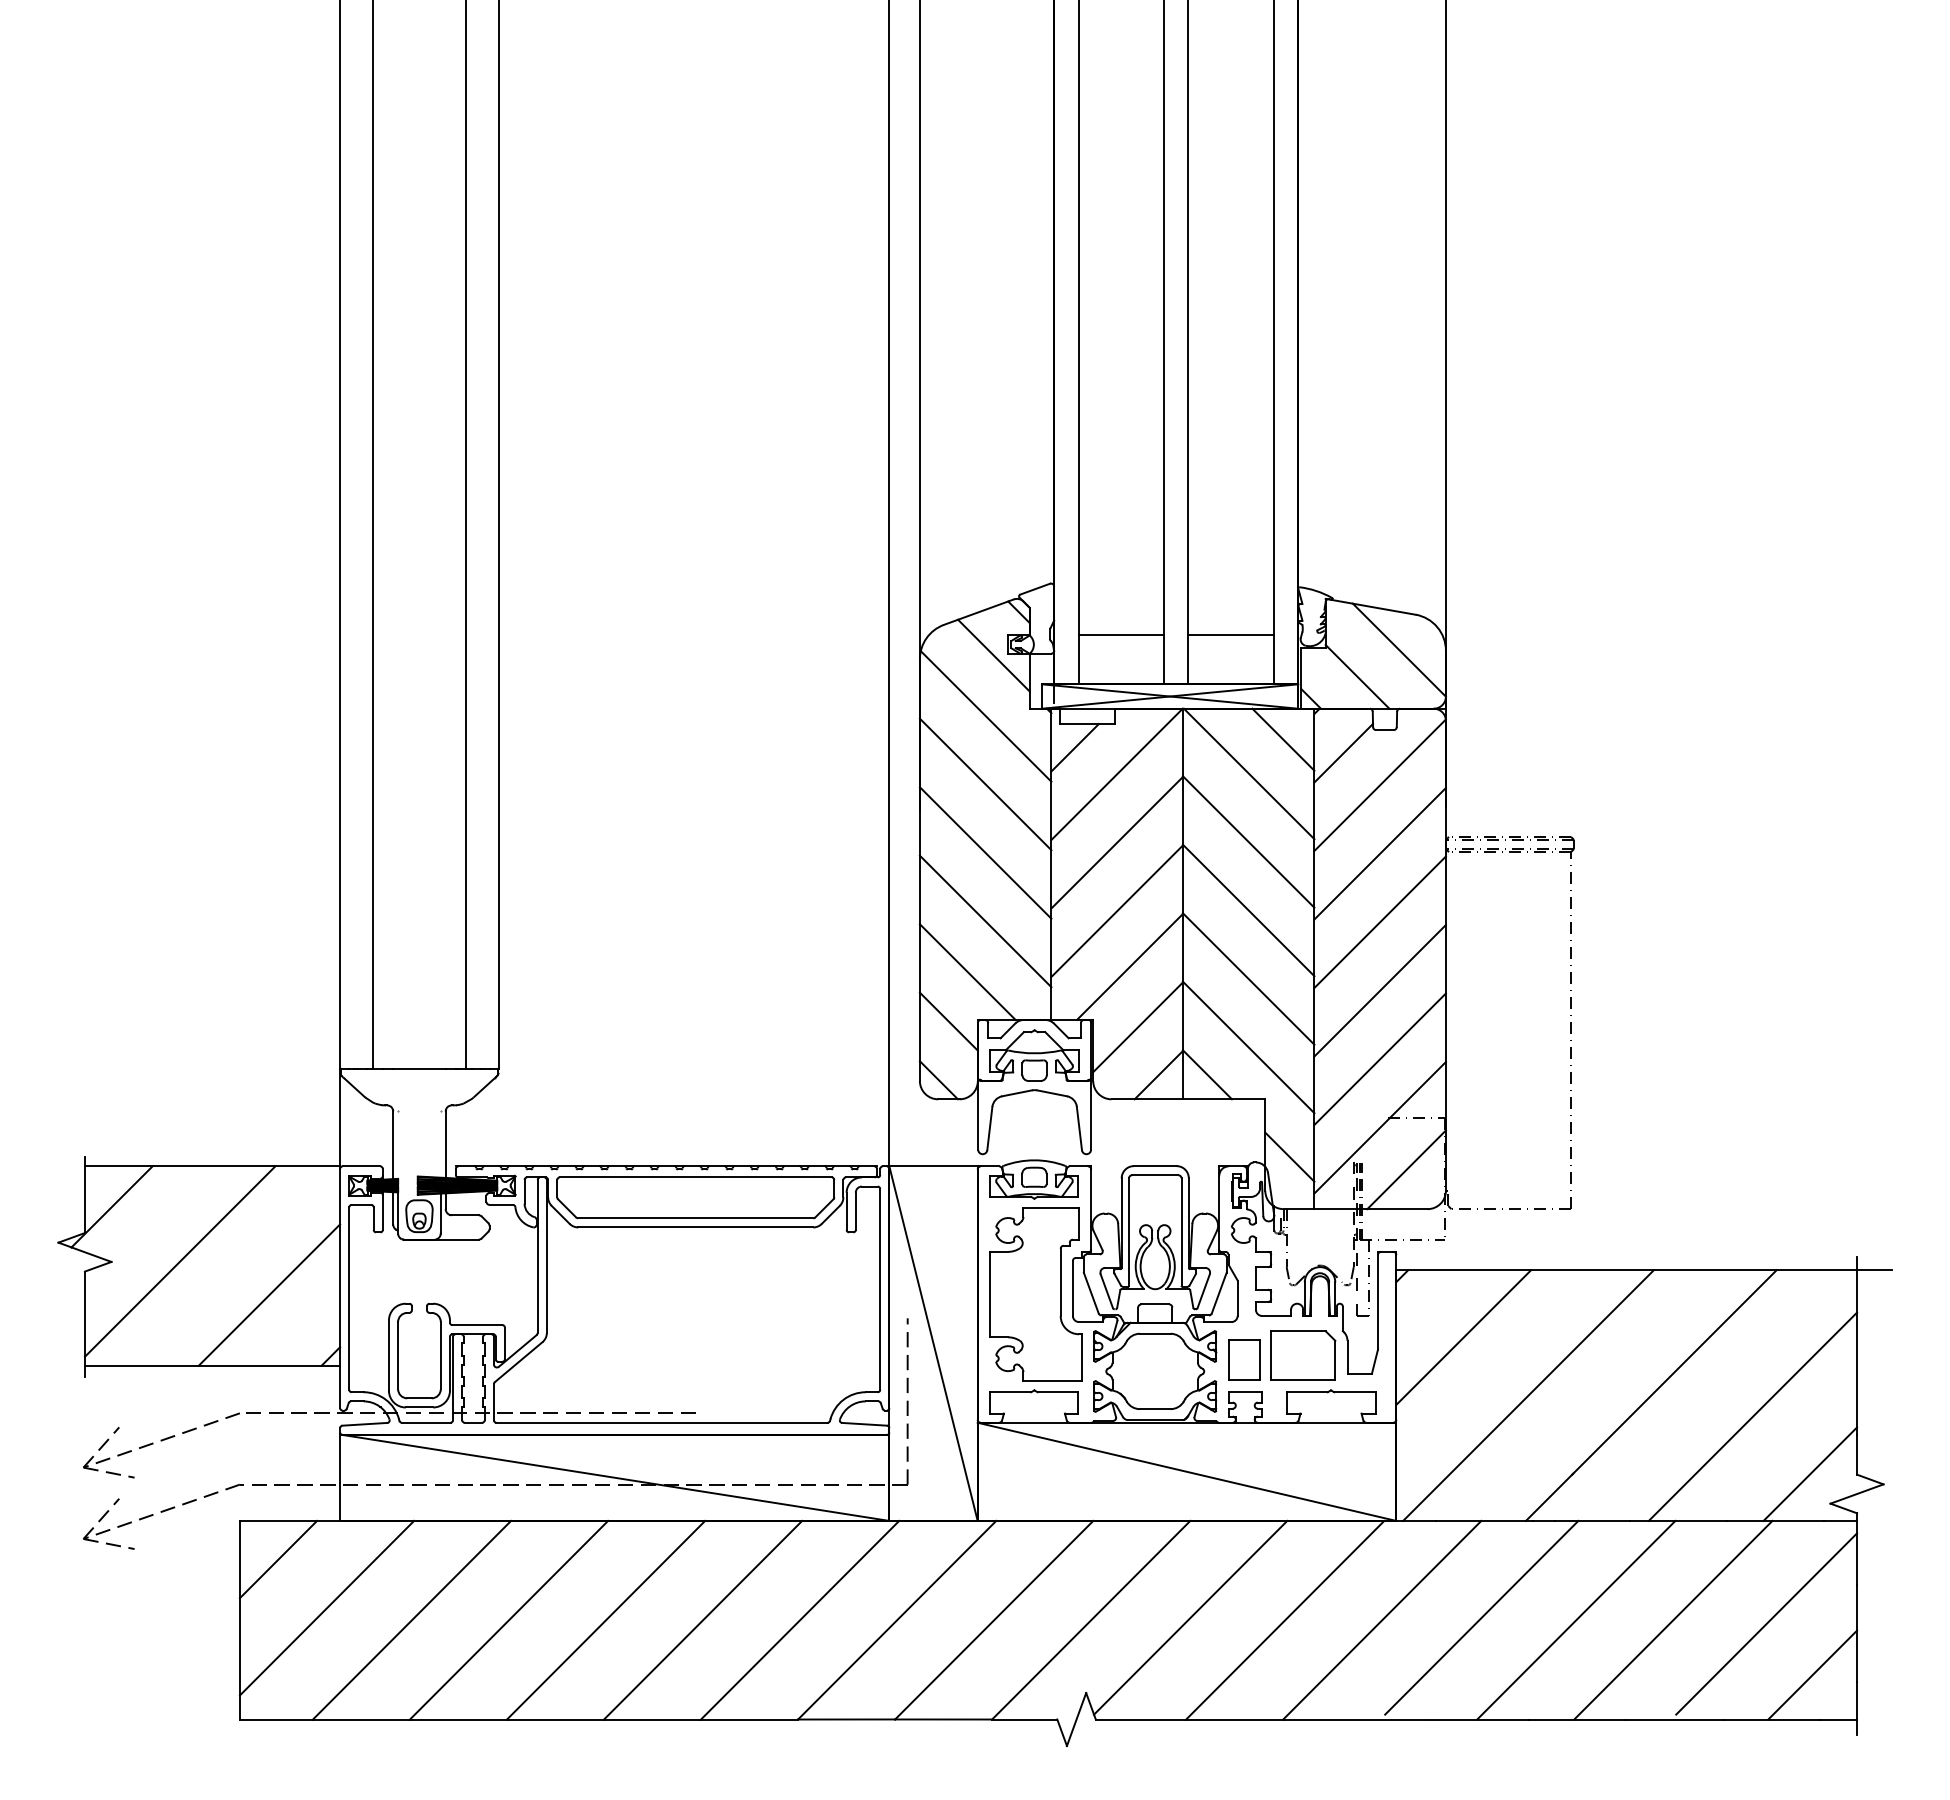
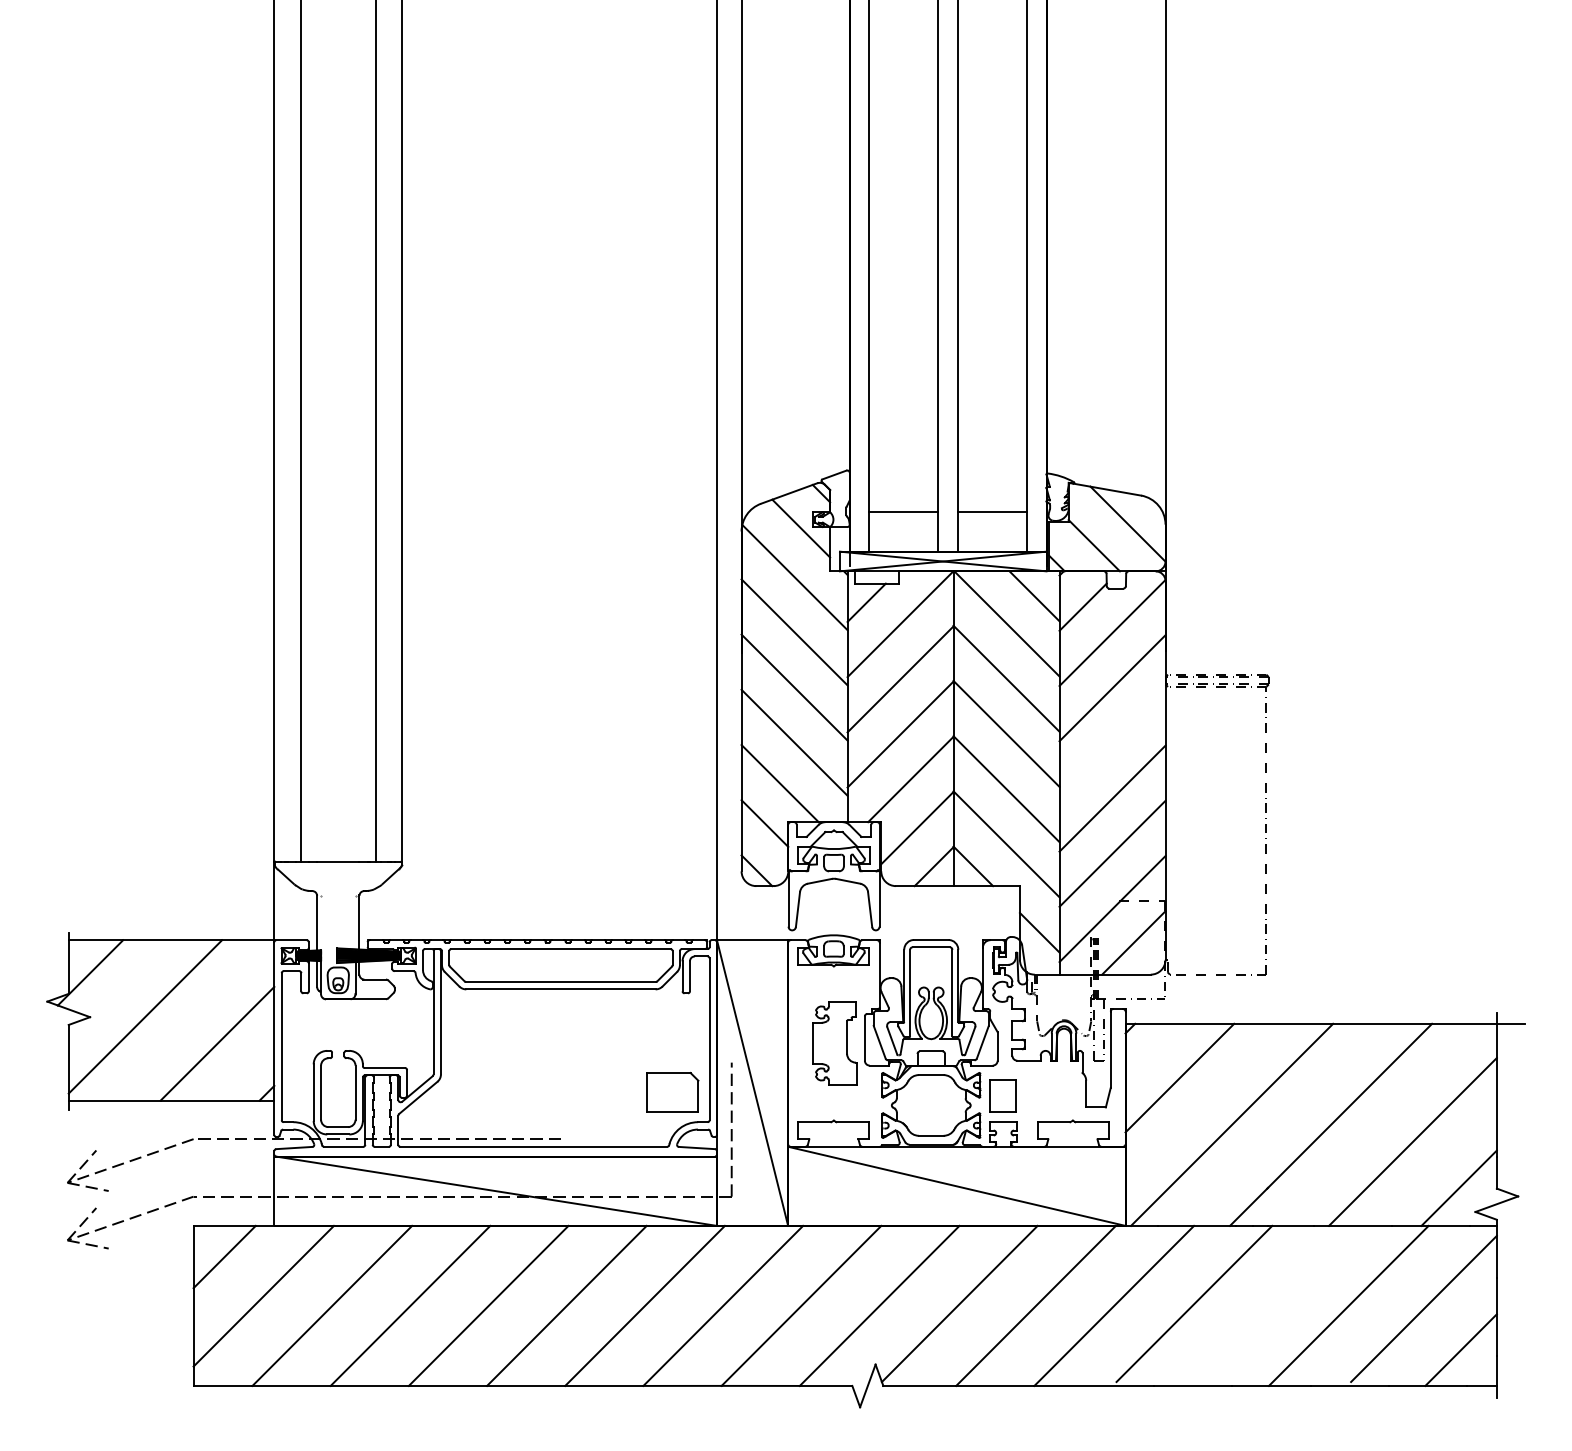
line: (1379, 921) -> (1111, 742), removed
part: (1035, 1294) -> (834, 1043), size x0.6
part: (1303, 1355) -> (672, 1092), moved
line: (1576, 1619) -> (1270, 1305), removed

